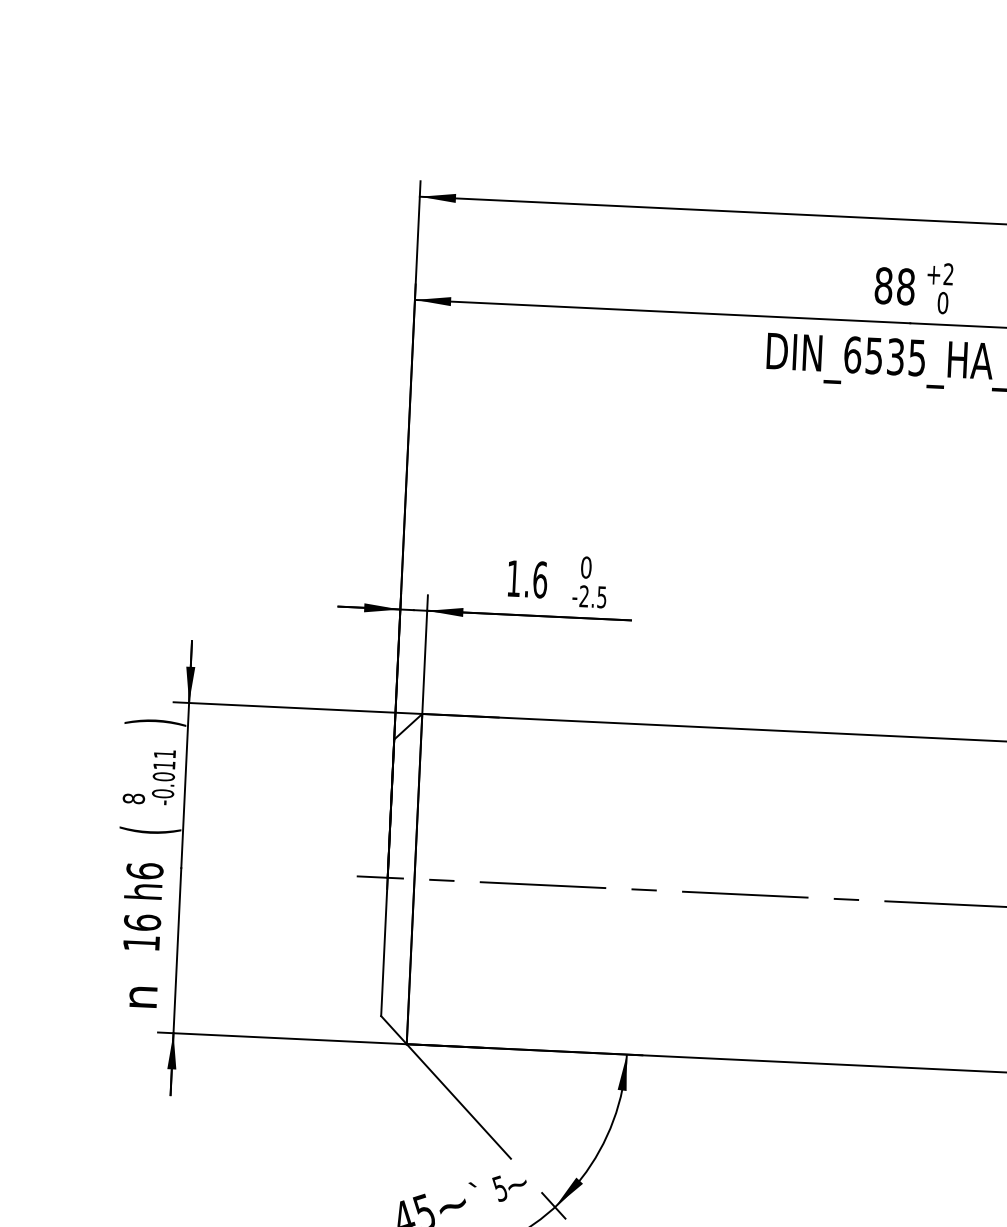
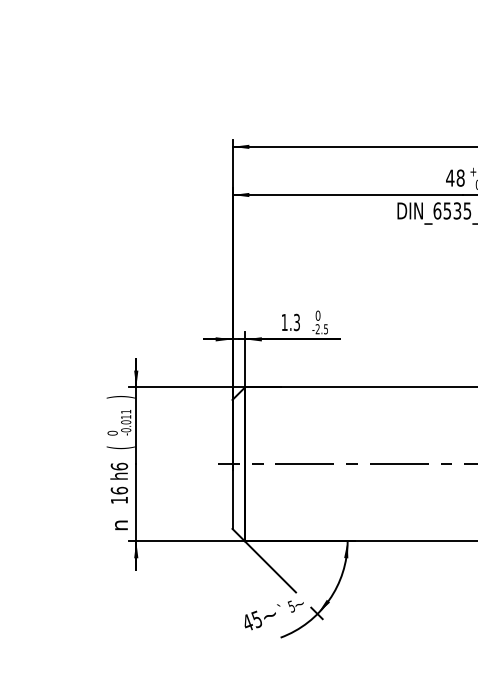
text: (884, 284) -> (450, 177), 88 -> 48
text: (539, 579) -> (296, 322), 1.6 -> 1.3
text: (133, 797) -> (112, 432), 8 -> 0

